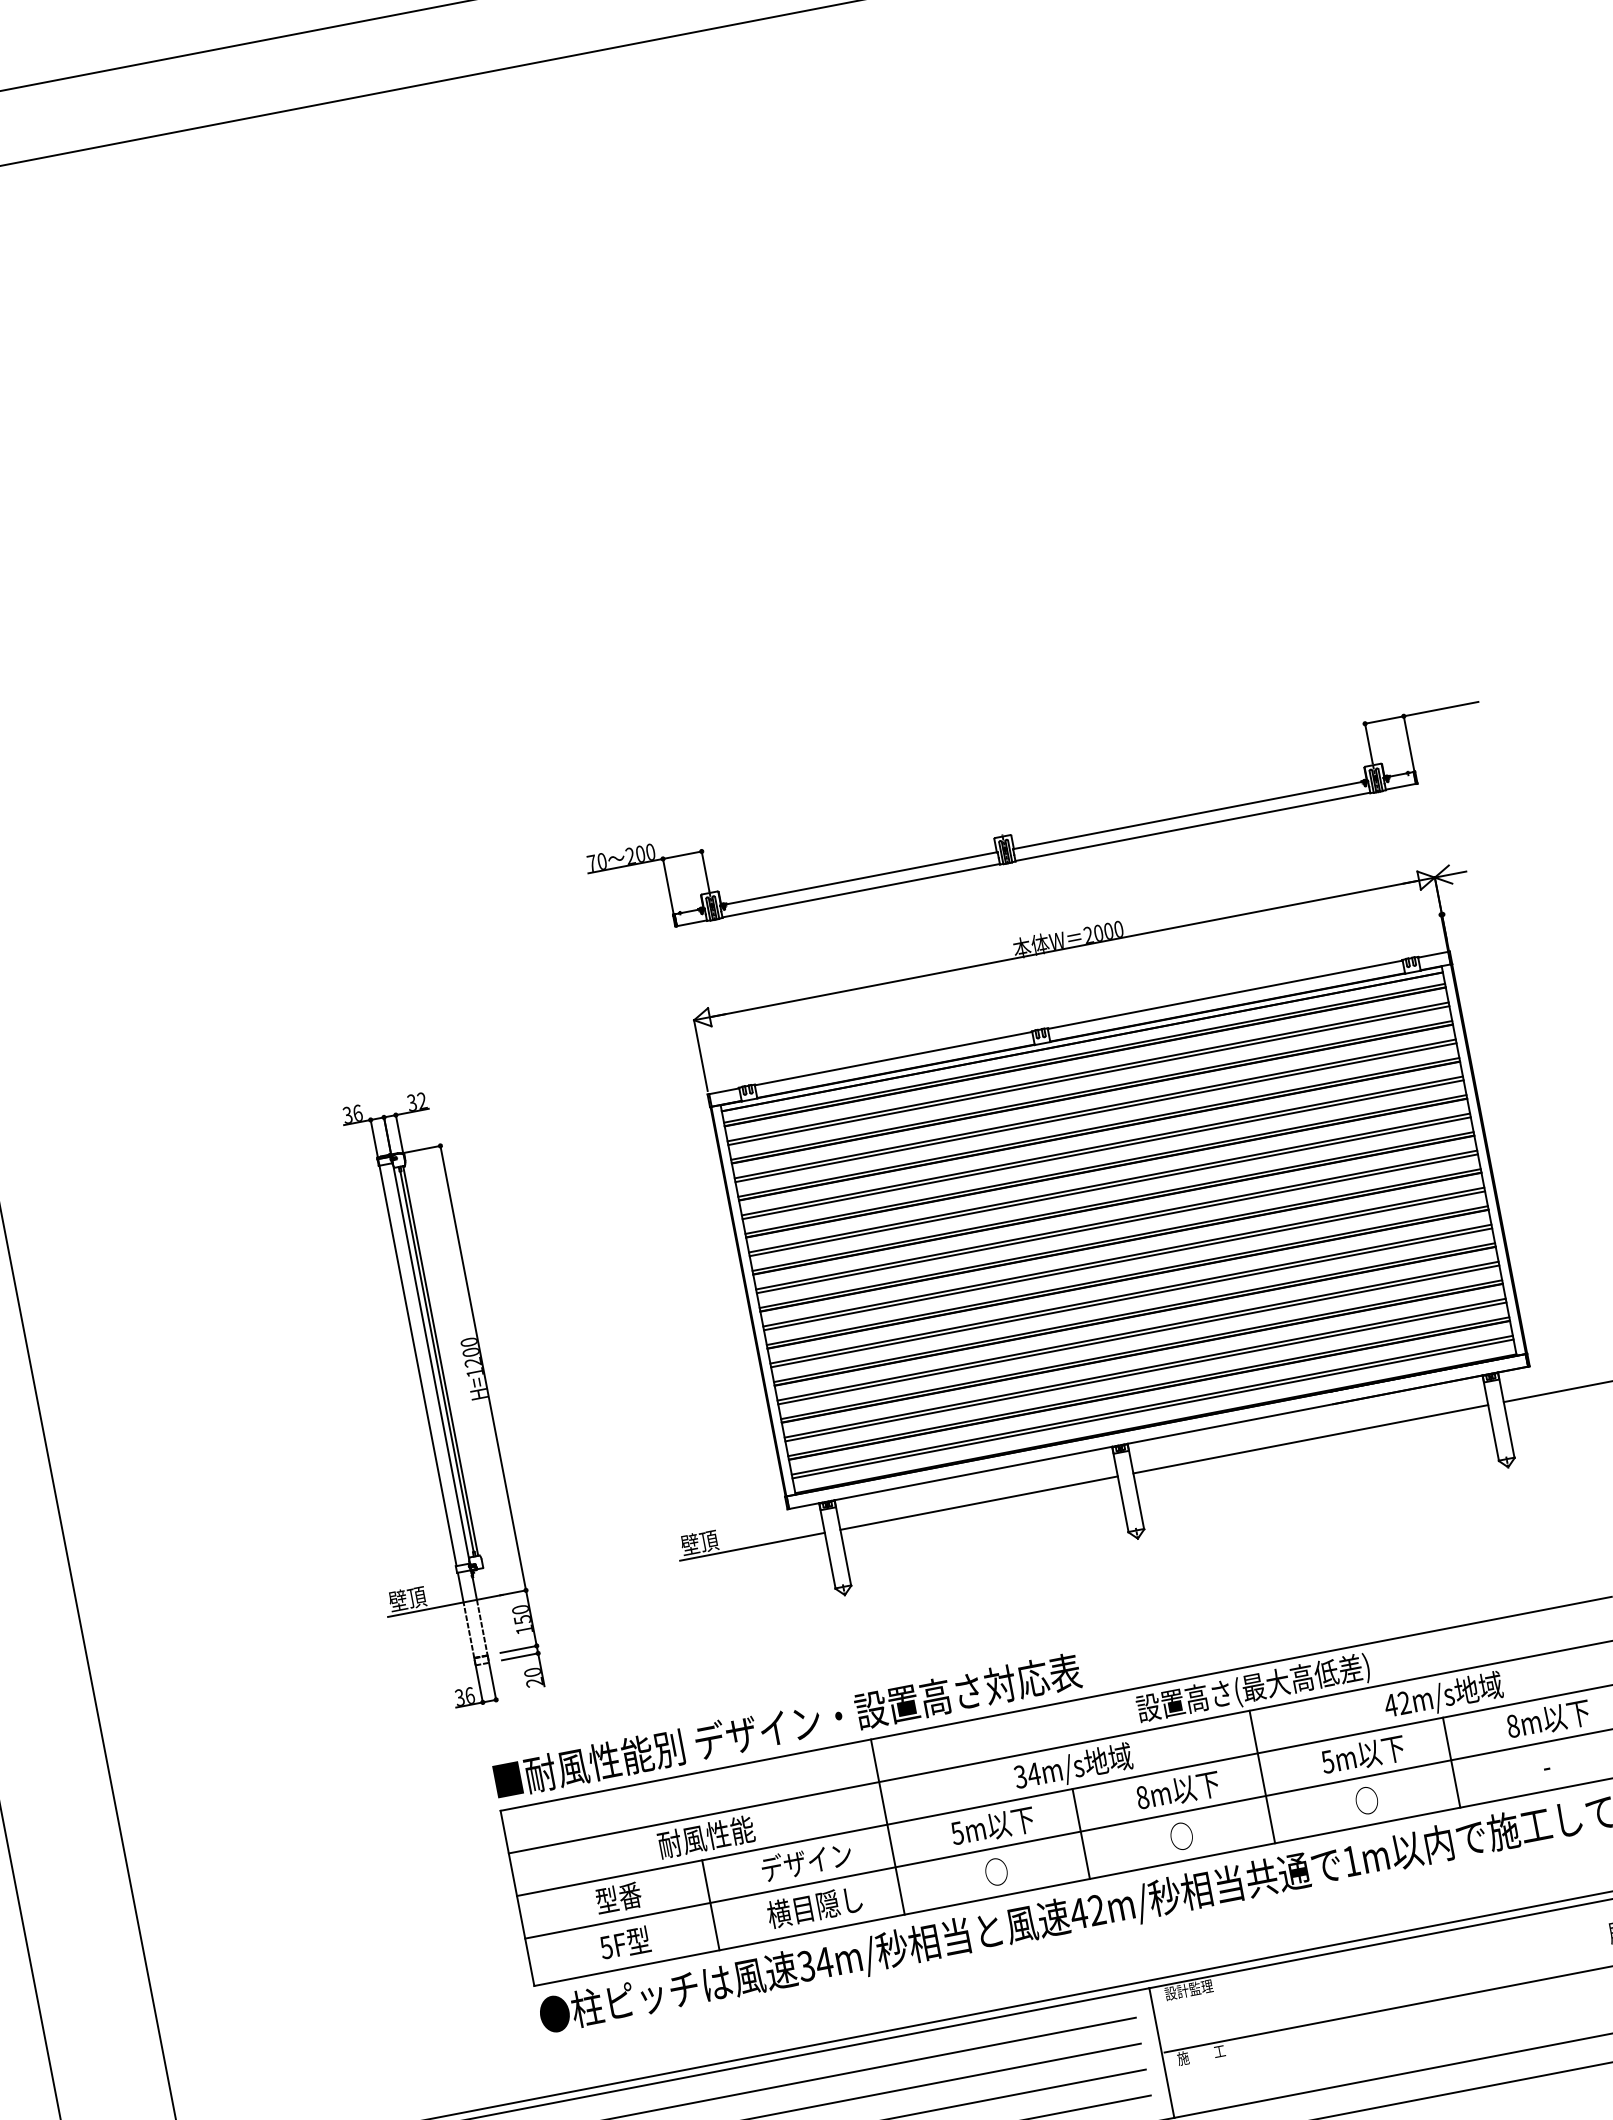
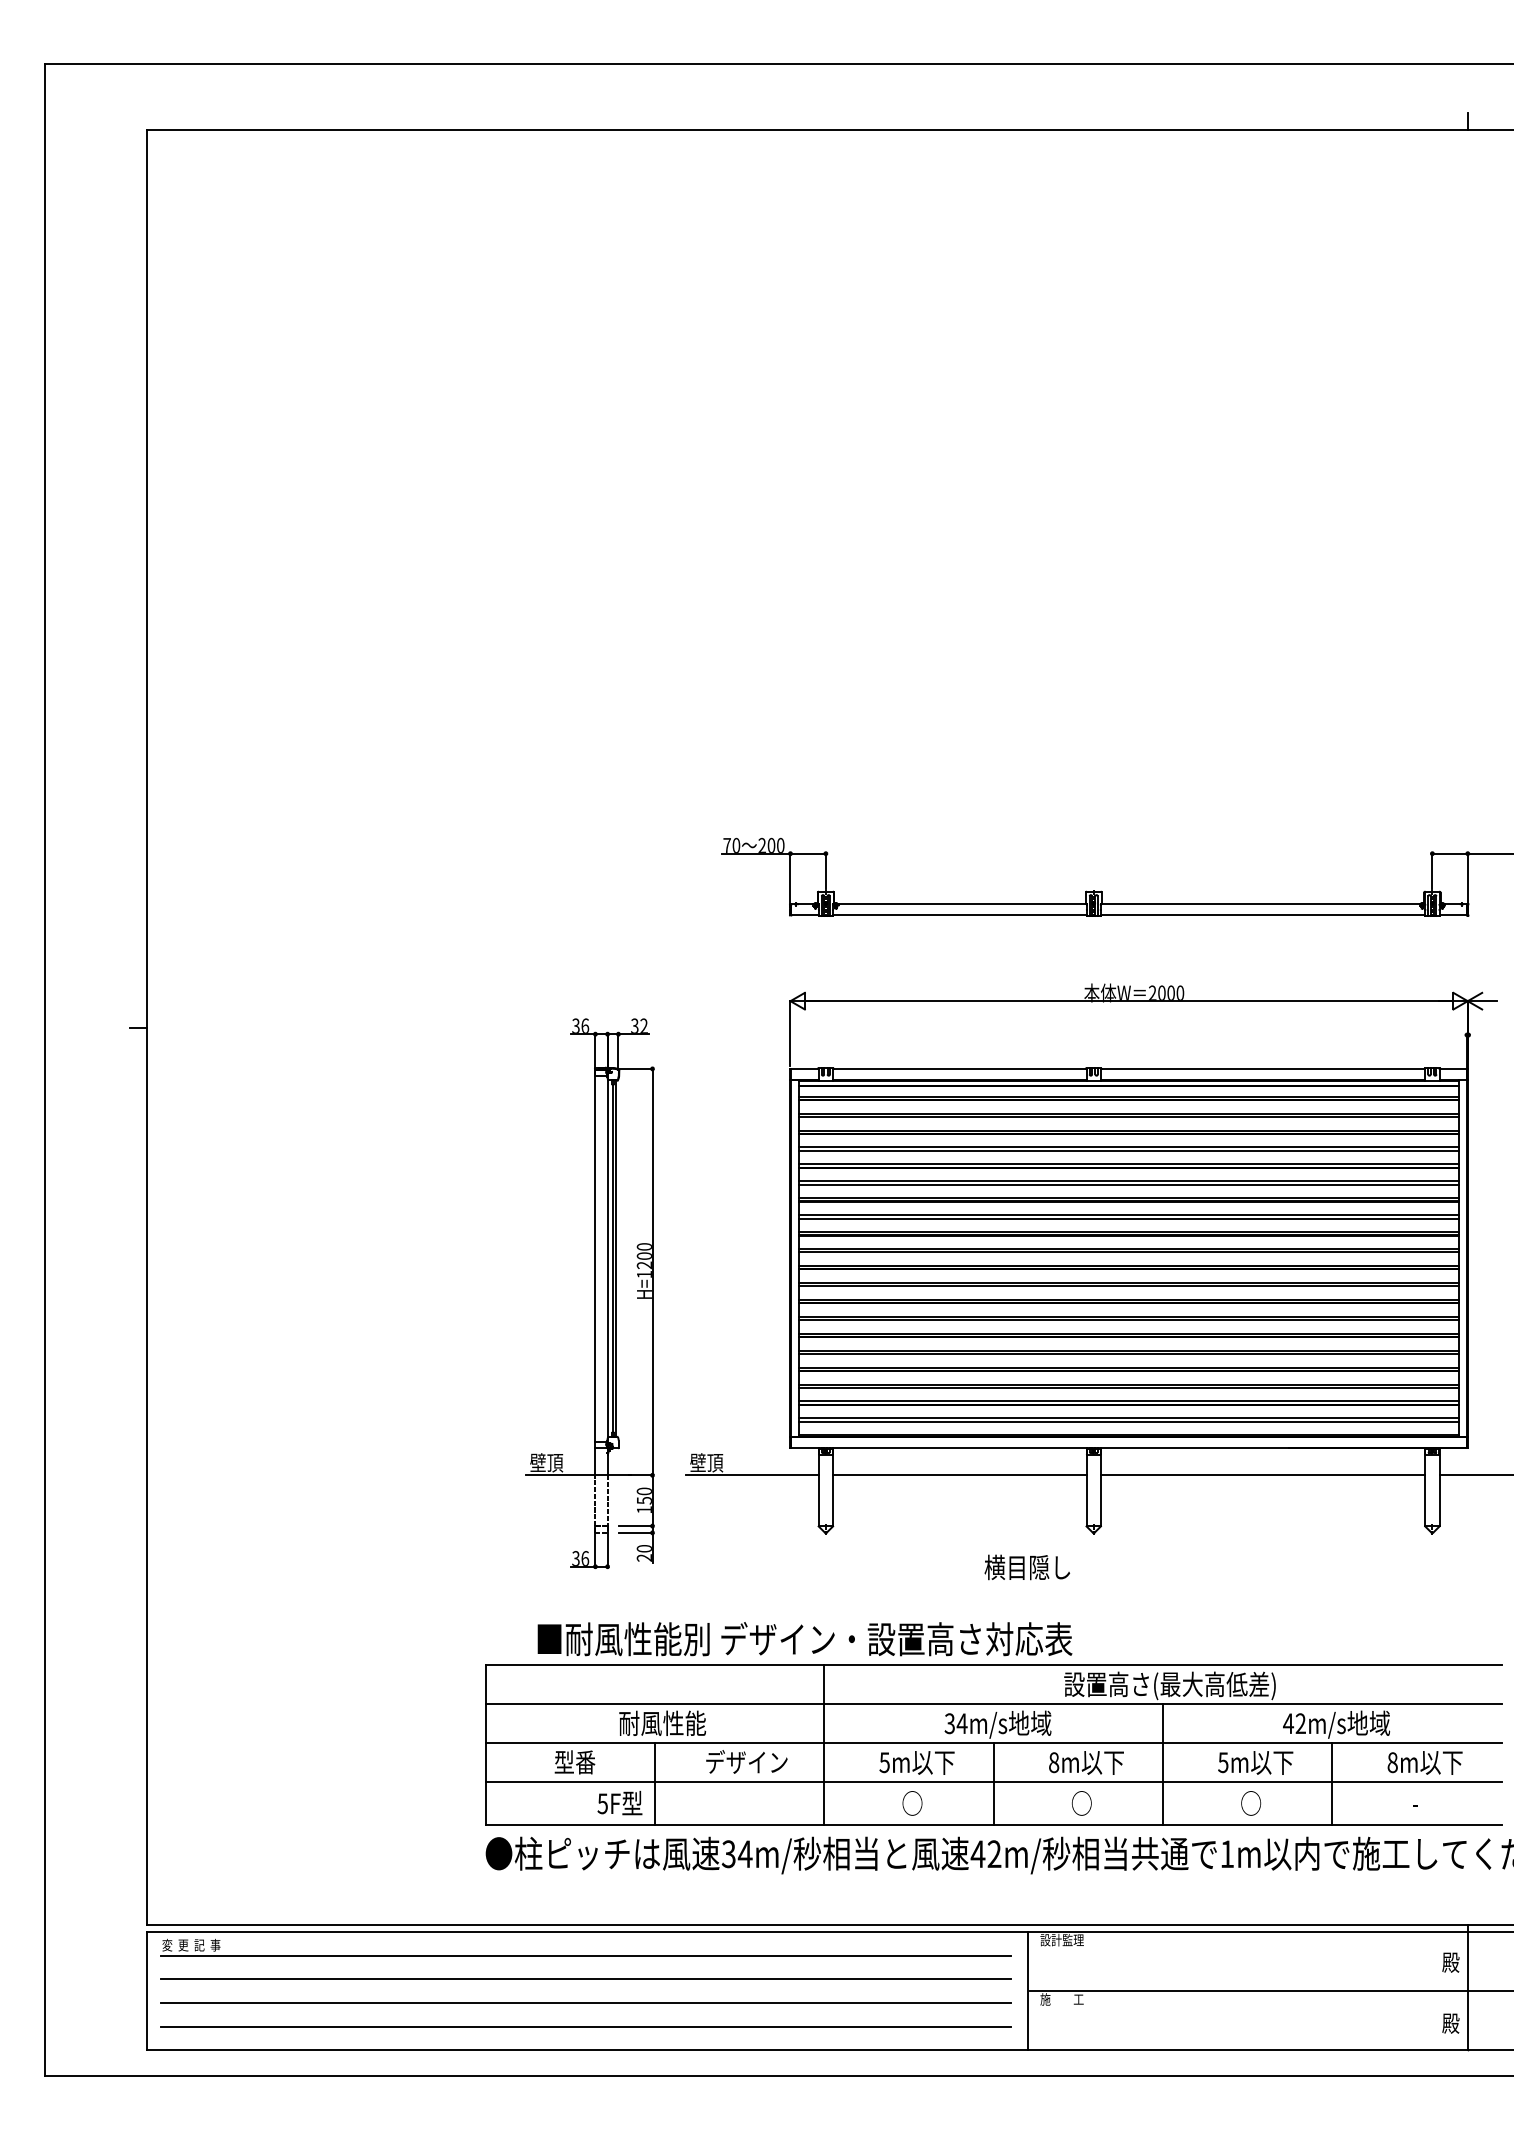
part: (418, 1404) -> (589, 1293), moved
text: (786, 1726) -> (804, 1639), moved
text: (813, 1907) -> (1026, 1567), moved
text: (624, 1942) -> (619, 1802), moved

